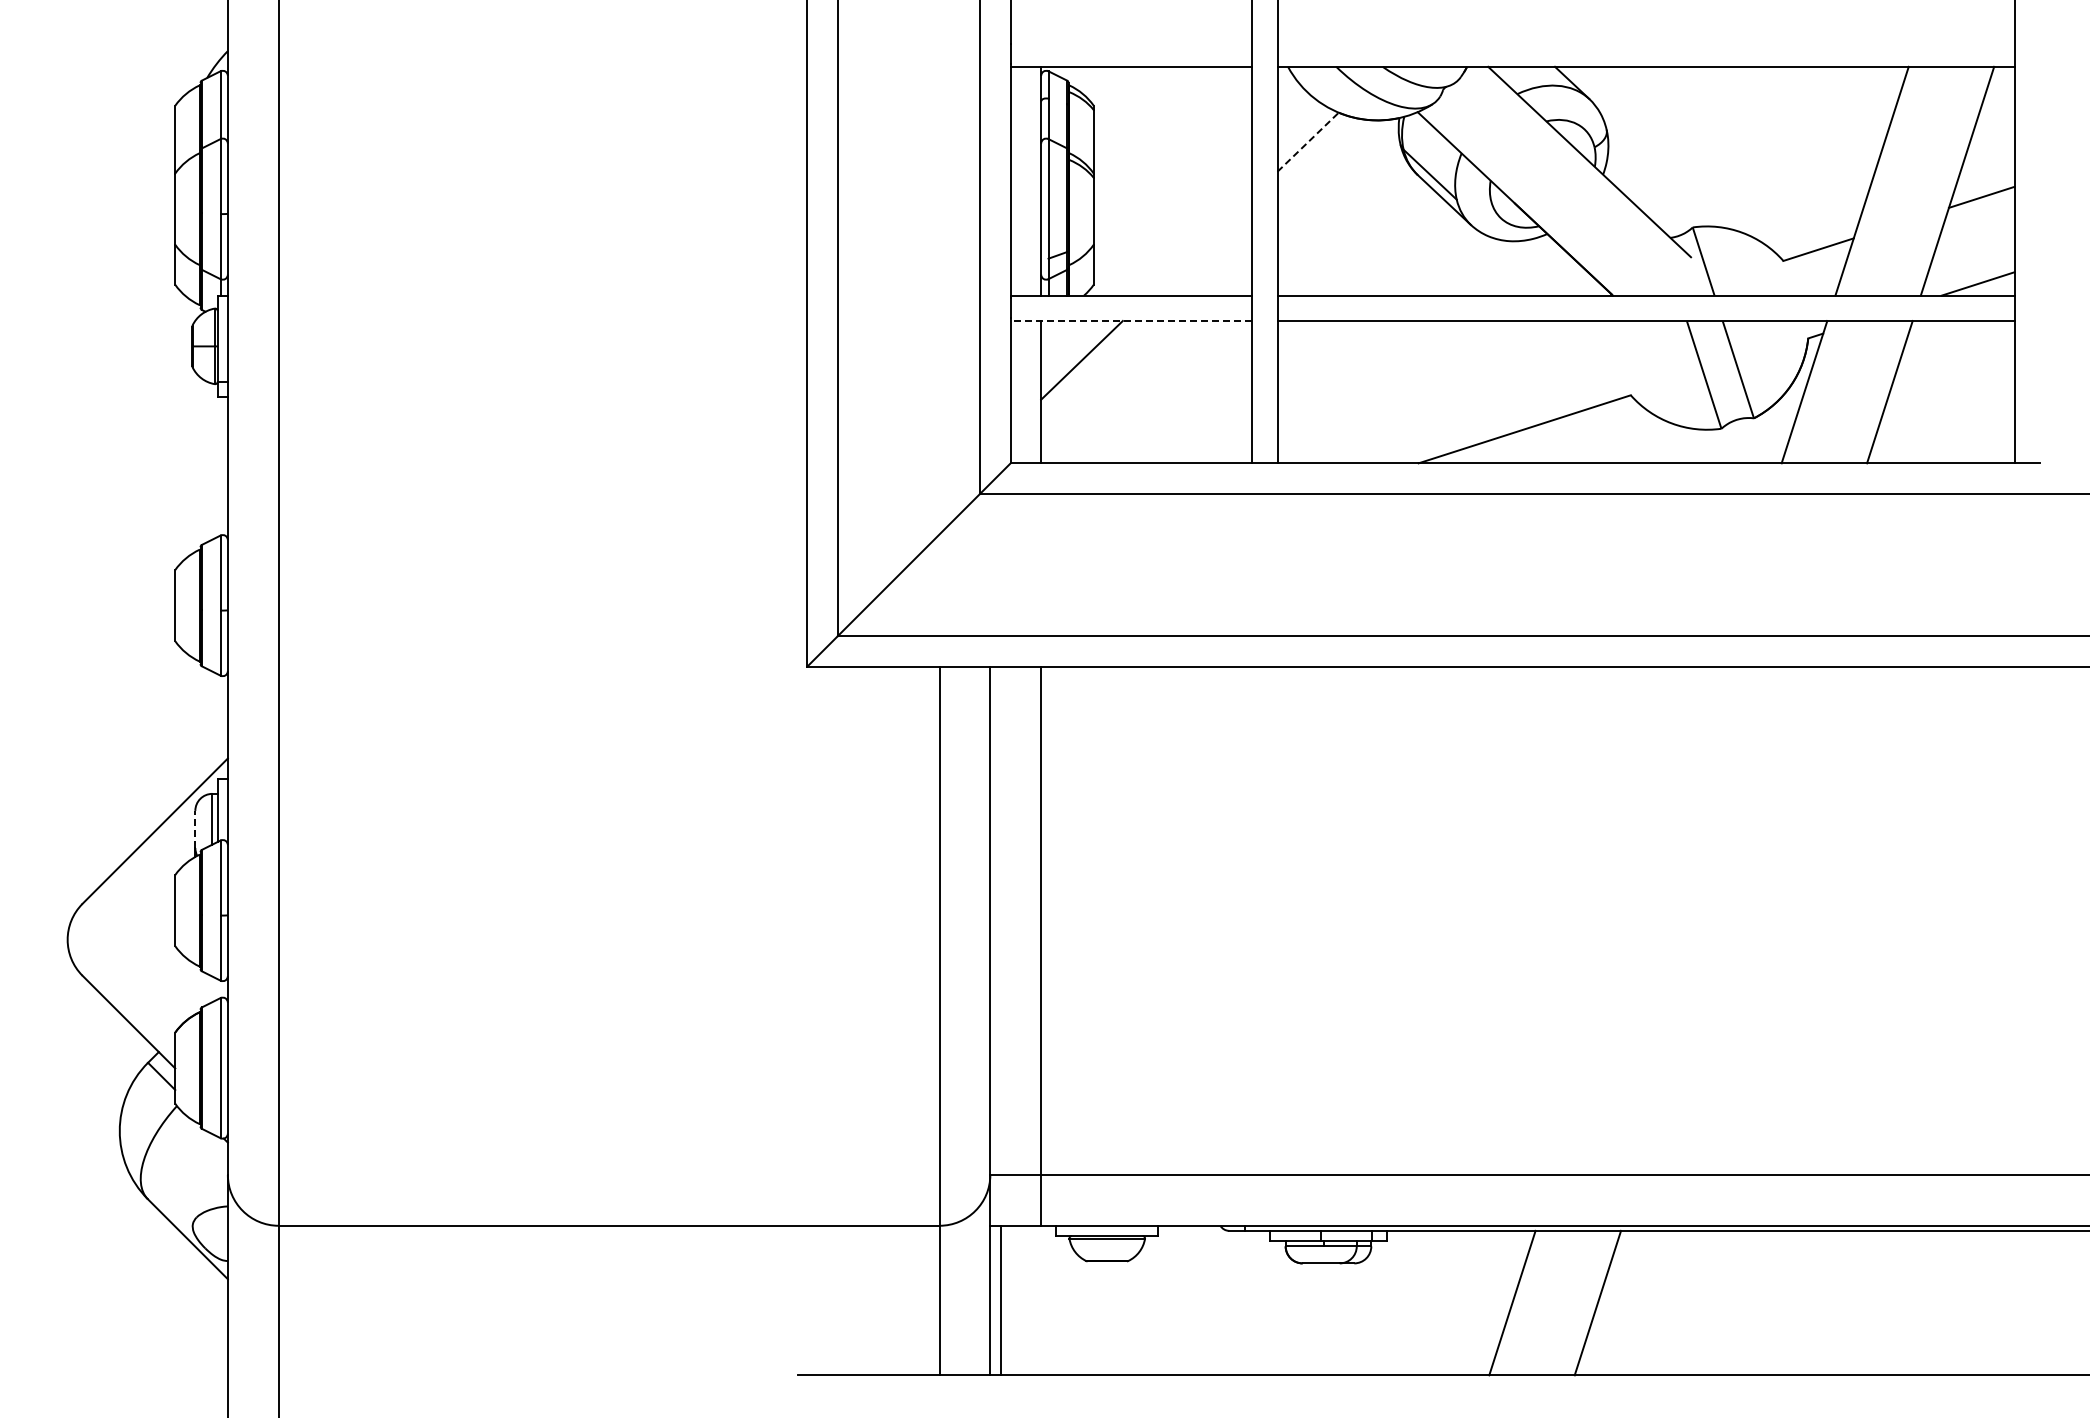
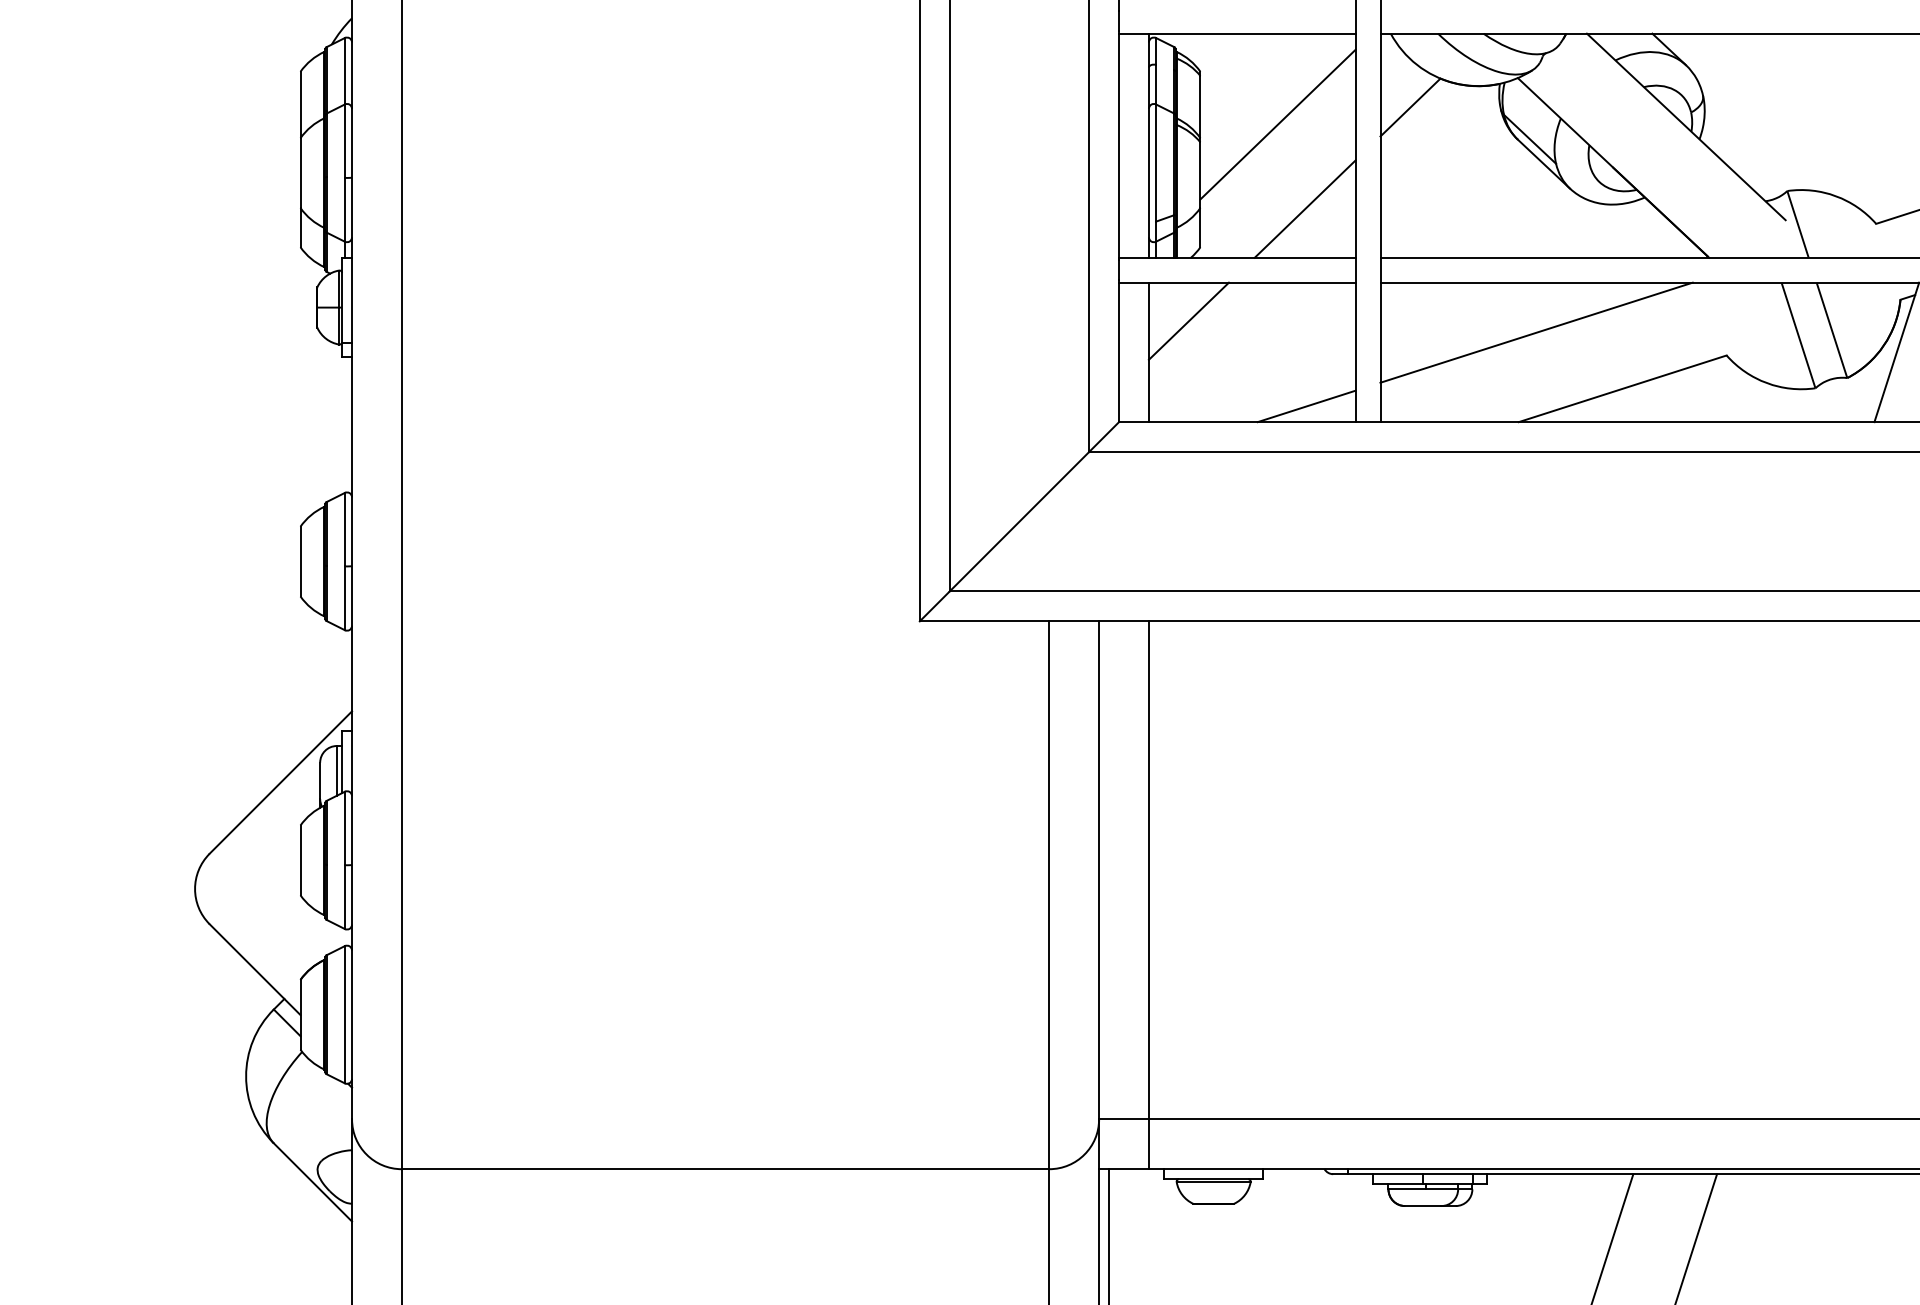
line: (1308, 142) -> (1410, 107), dashed -> solid
line: (1172, 159) -> (1277, 124), added
line: (1200, 245) -> (1305, 208), added
line: (1131, 321) -> (1237, 283), dashed -> solid
line: (1436, 372) -> (1536, 333), added
line: (1202, 447) -> (1306, 406), added
line: (195, 829) -> (320, 780), dashed -> solid

